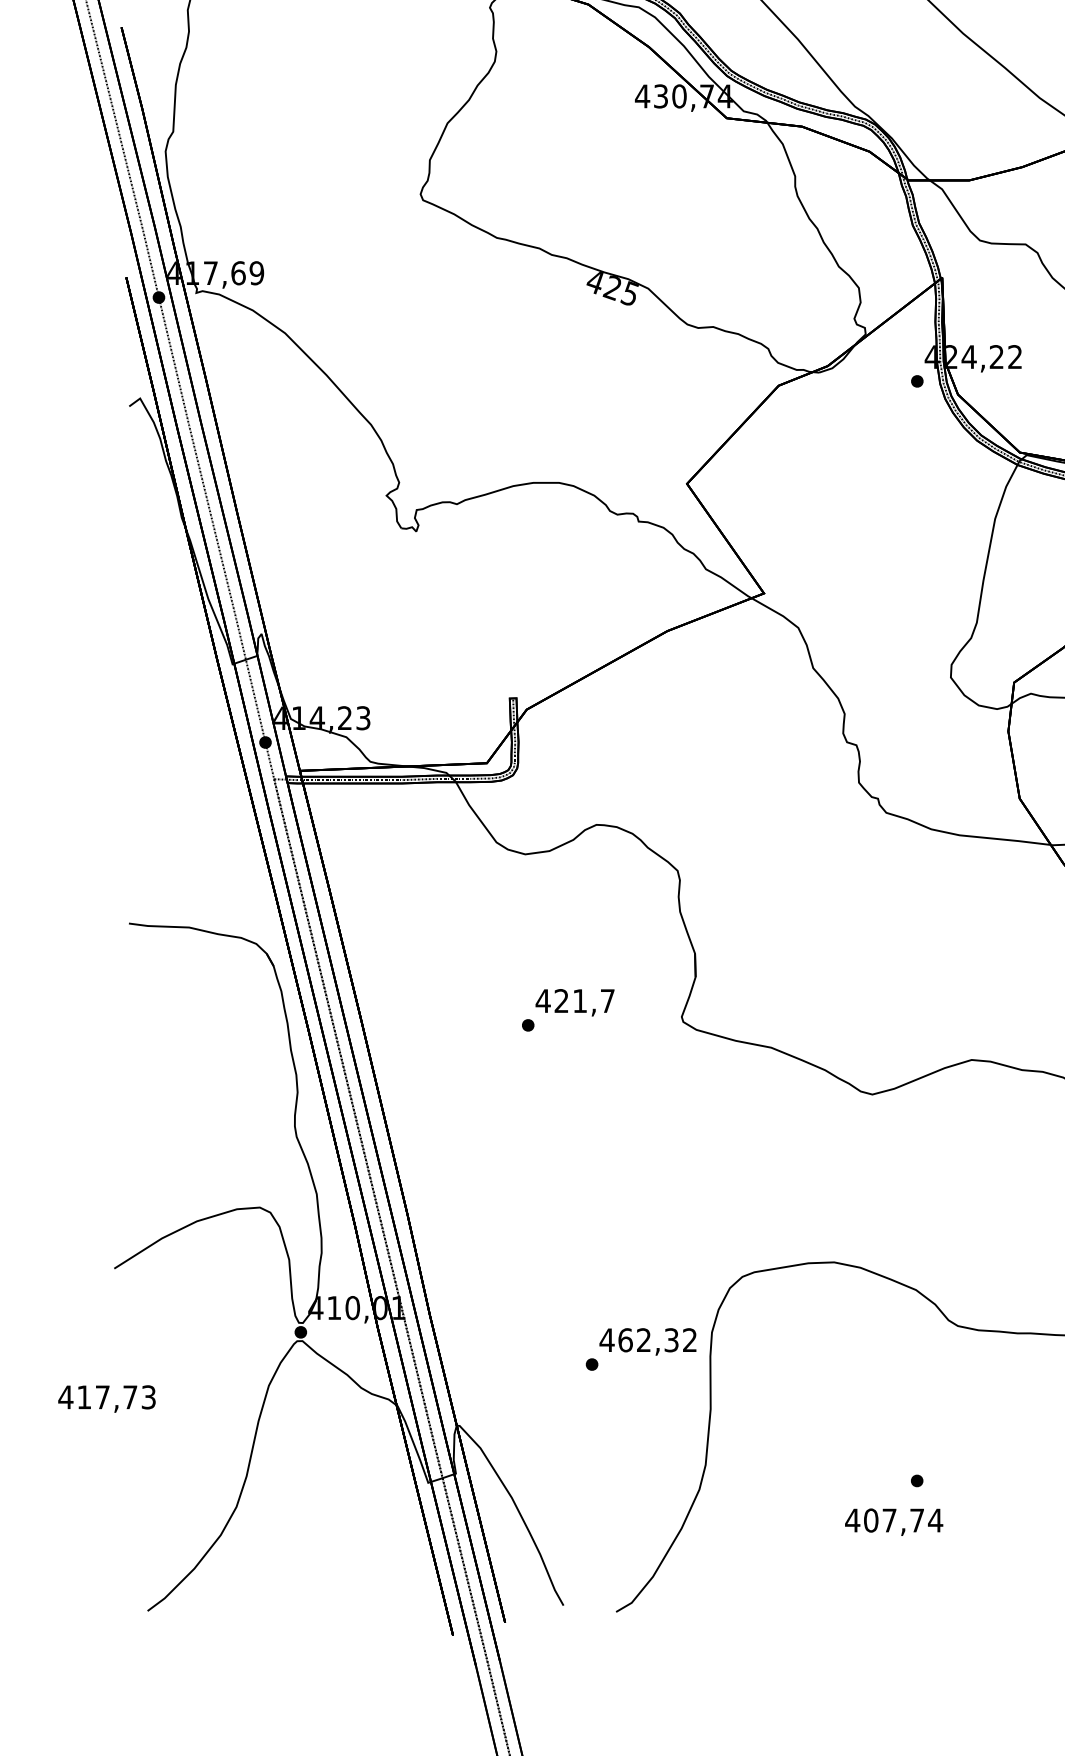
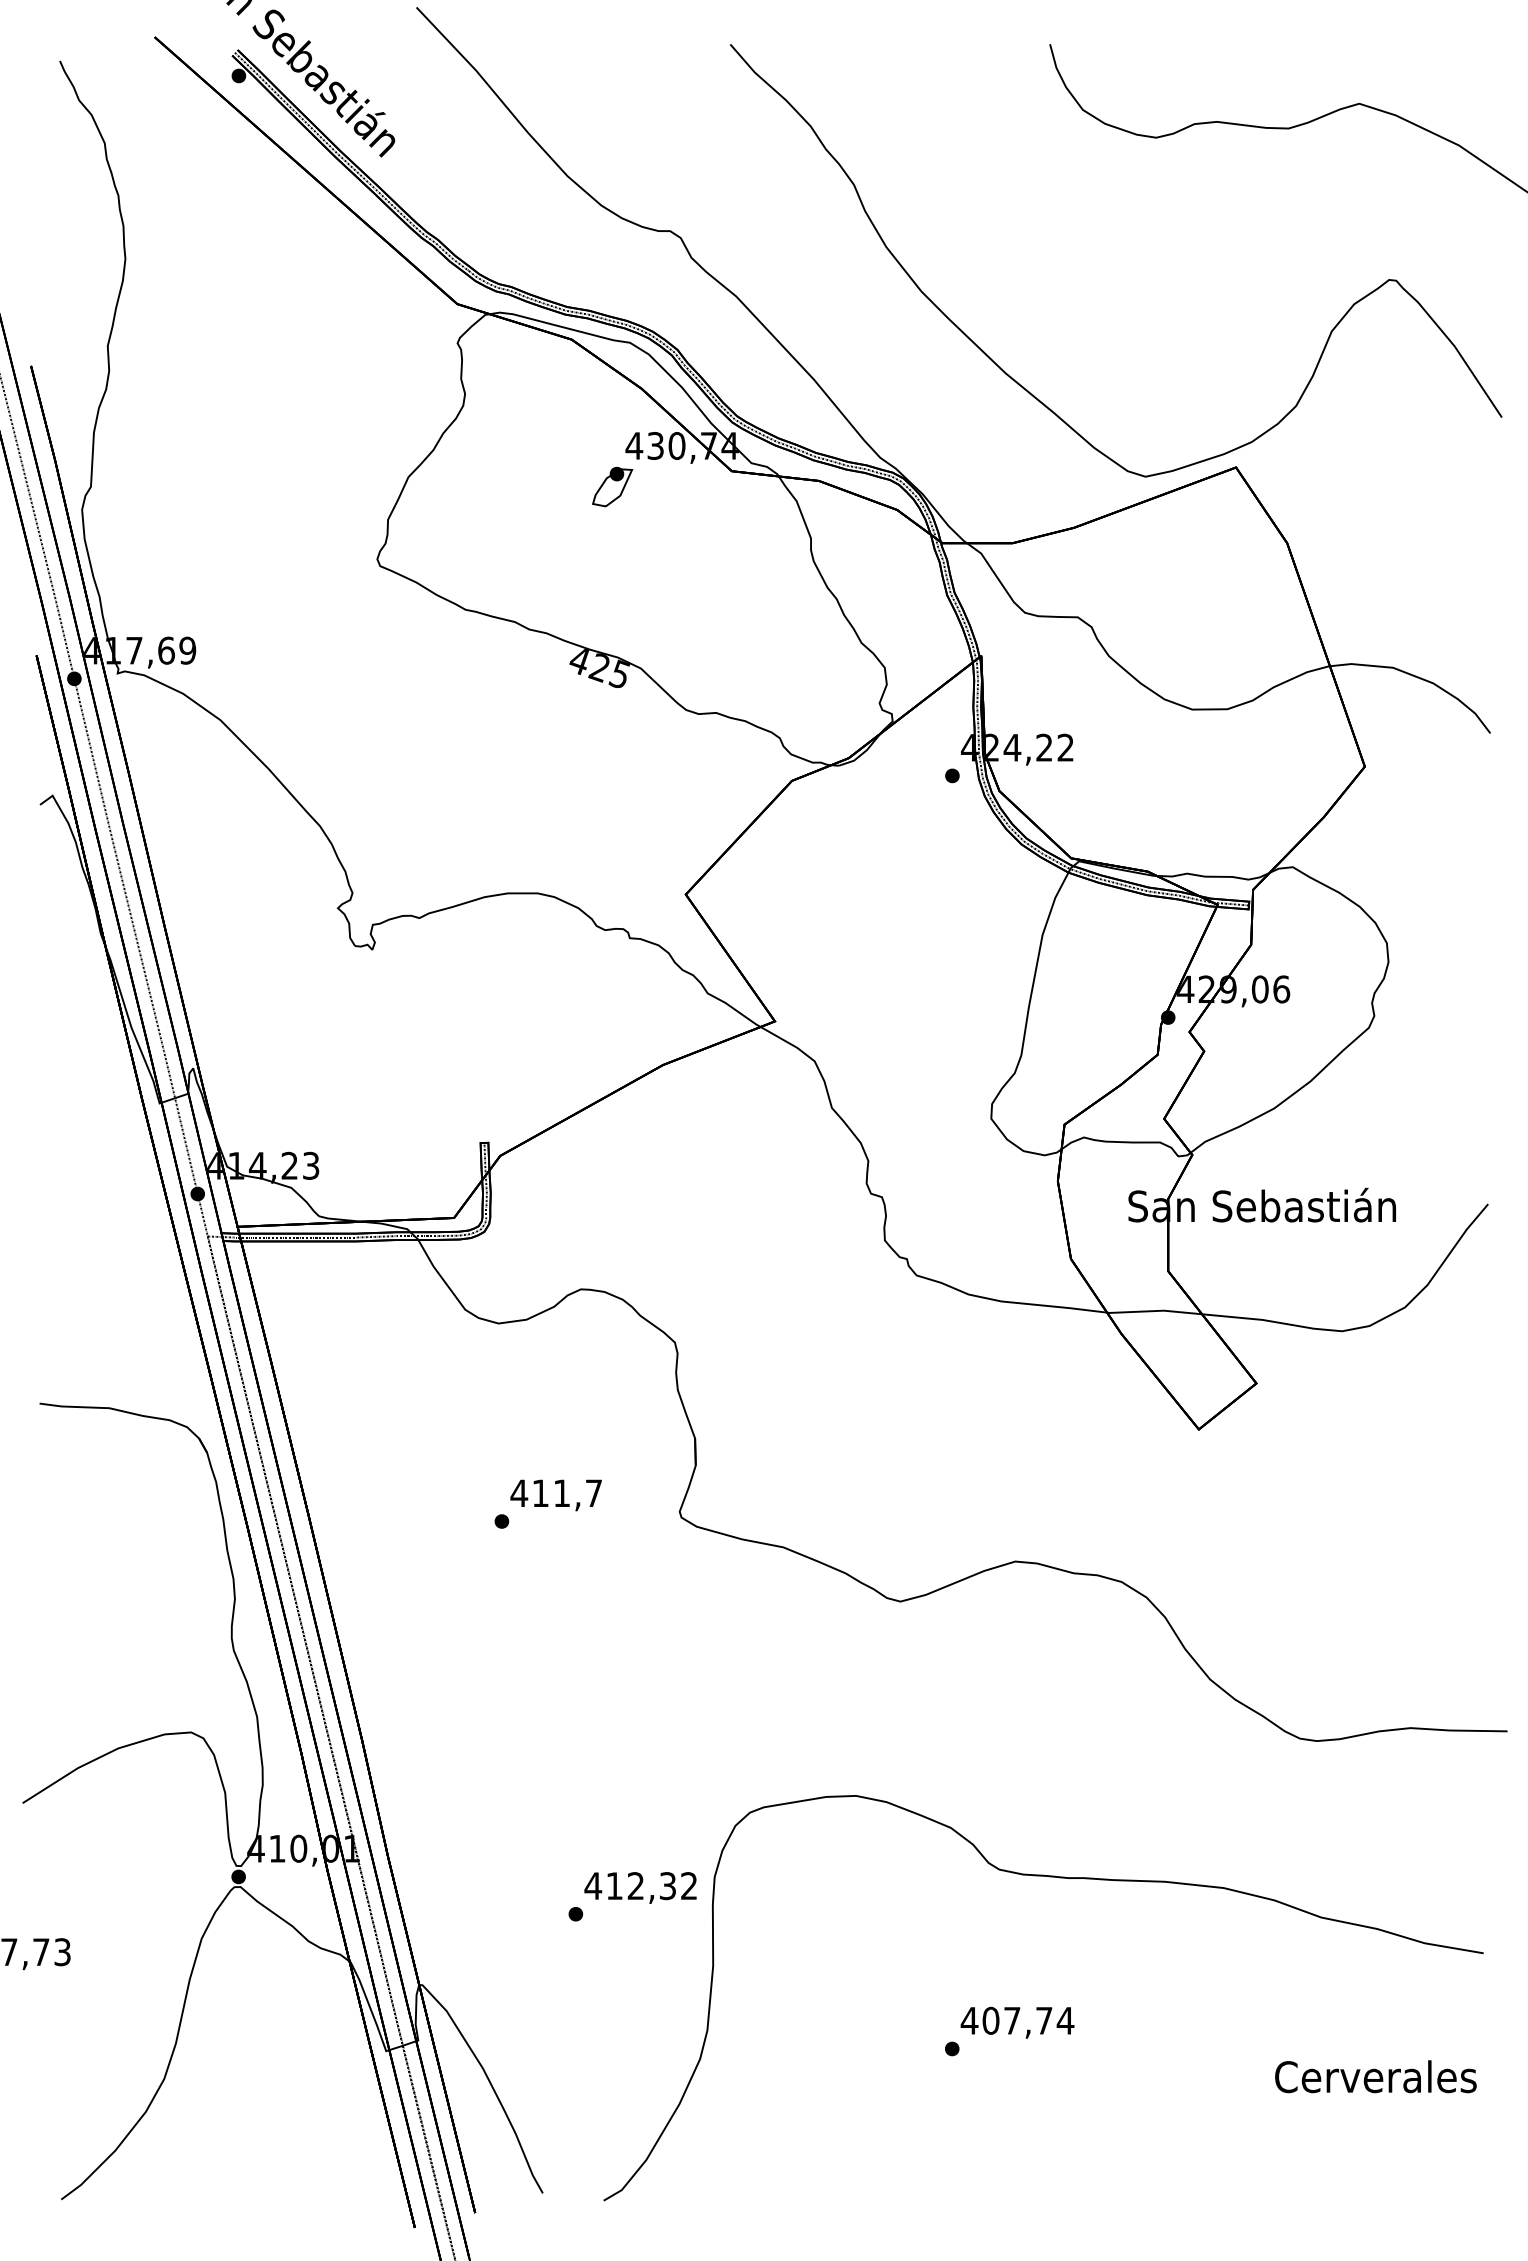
part: (623, 131) -> (612, 486), added
text: (561, 1000) -> (540, 1492), 421,7 -> 411,7
text: (625, 1340) -> (614, 1886), 462,32 -> 412,32
text: (894, 1522) -> (1017, 2022), moved

